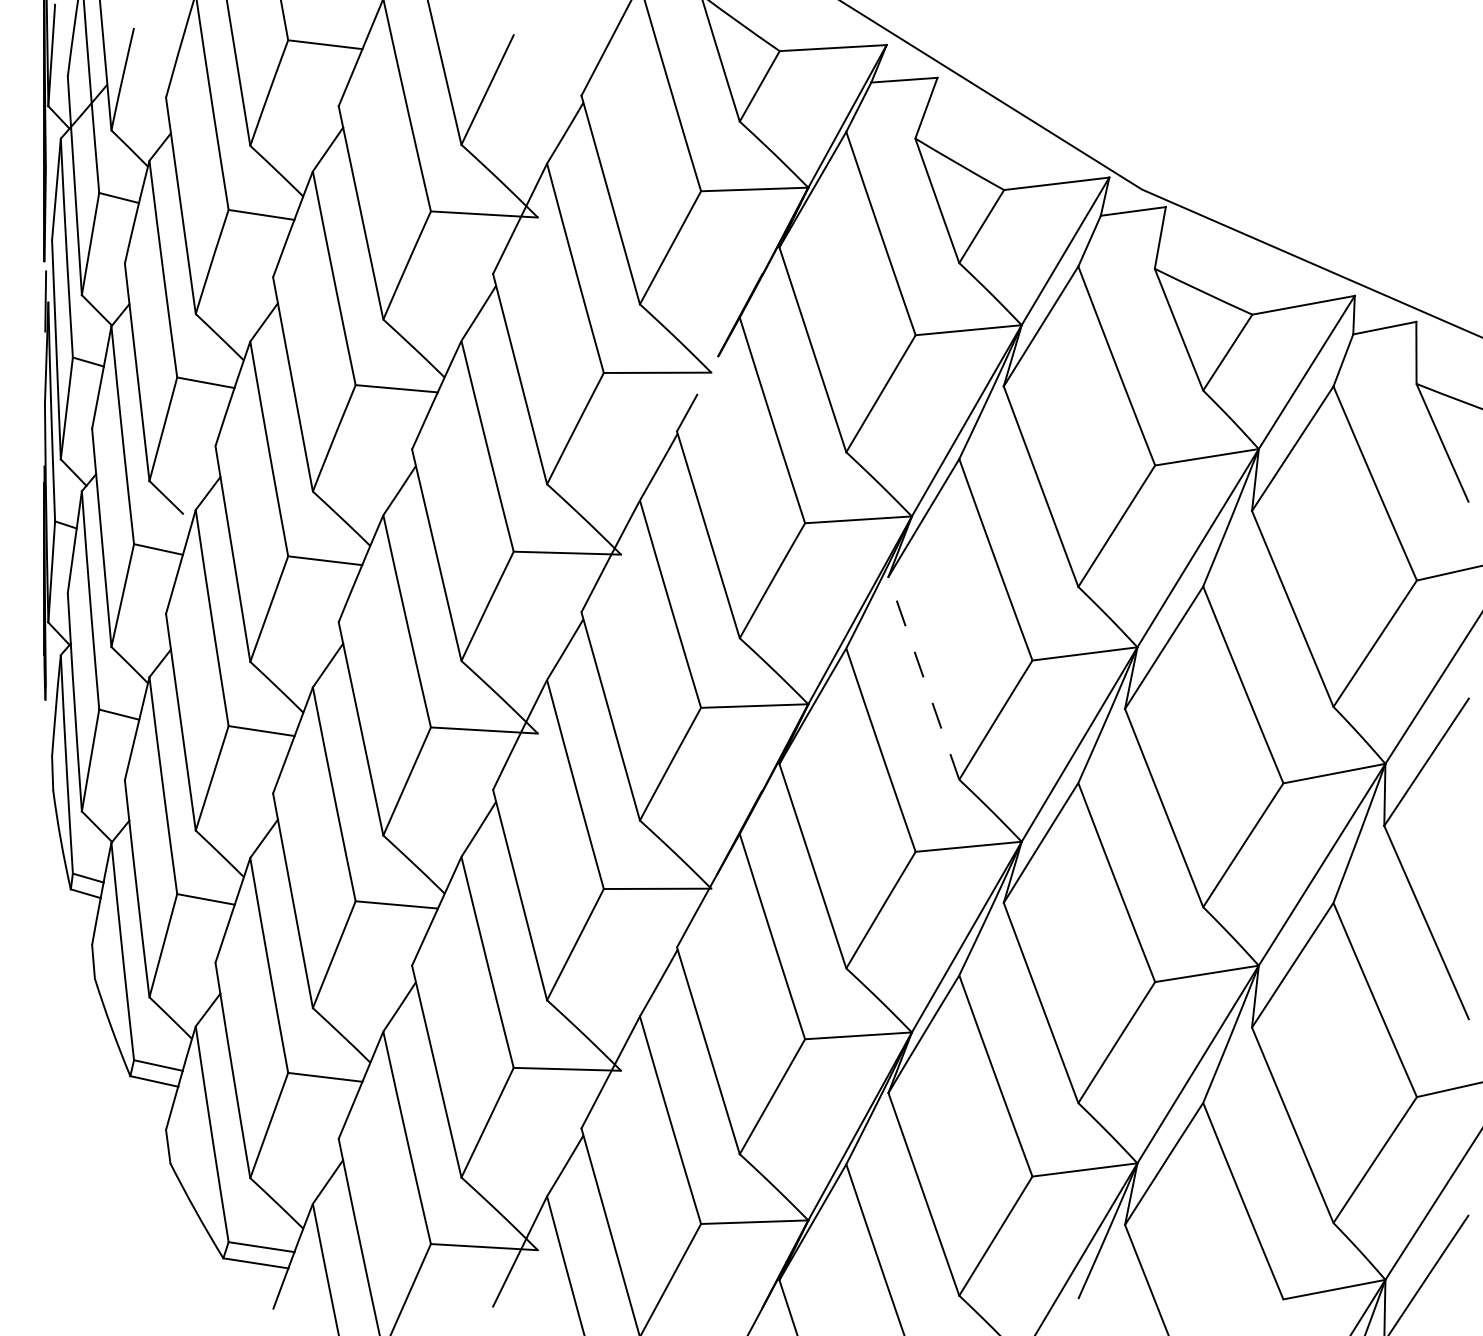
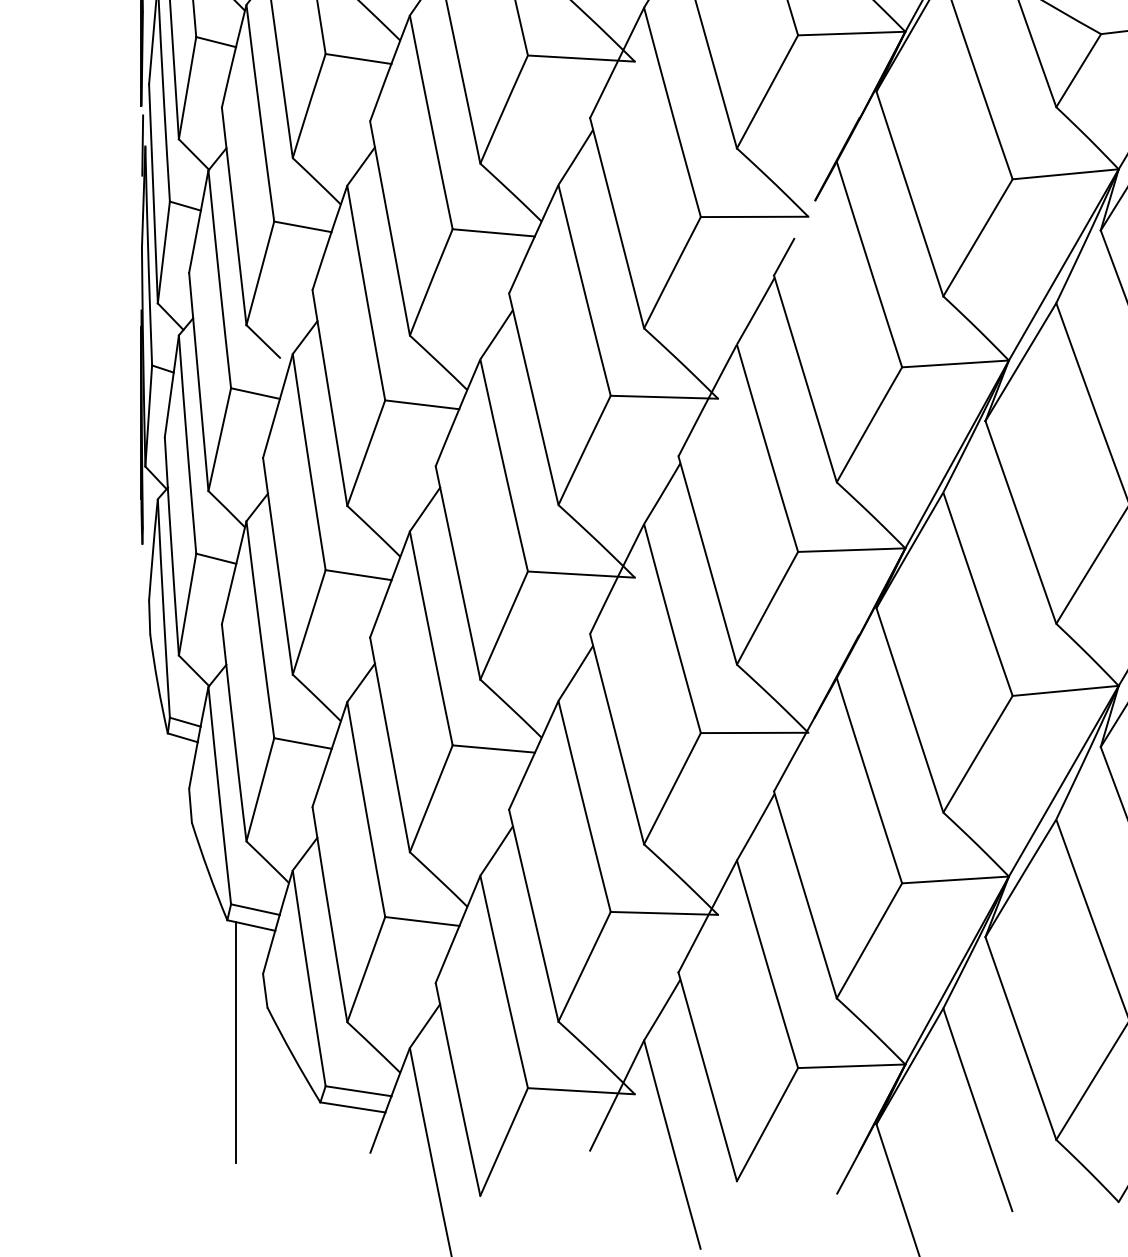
line: (923, 677) -> (1020, 521), dashed -> solid
line: (139, 1198) -> (236, 1042), added

